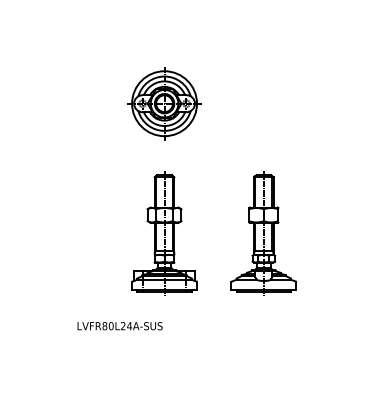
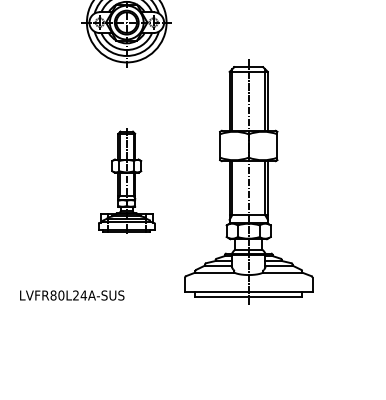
part: (164, 233) -> (126, 181), size x0.7
part: (263, 233) -> (248, 181), size x1.6

